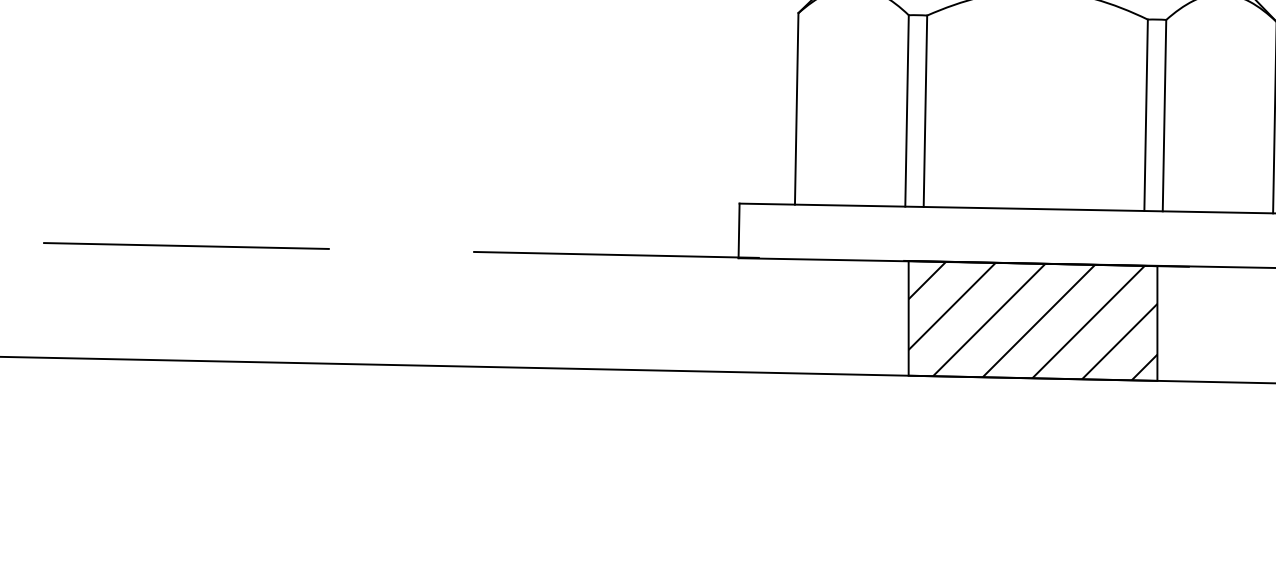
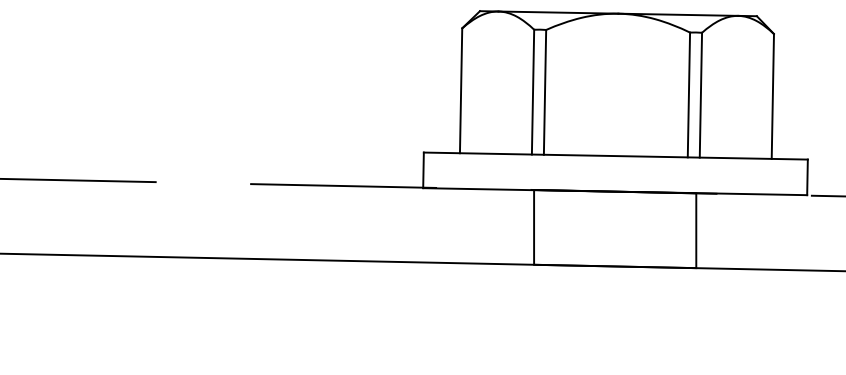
hatch: (1033, 320) -> (615, 228), removed

